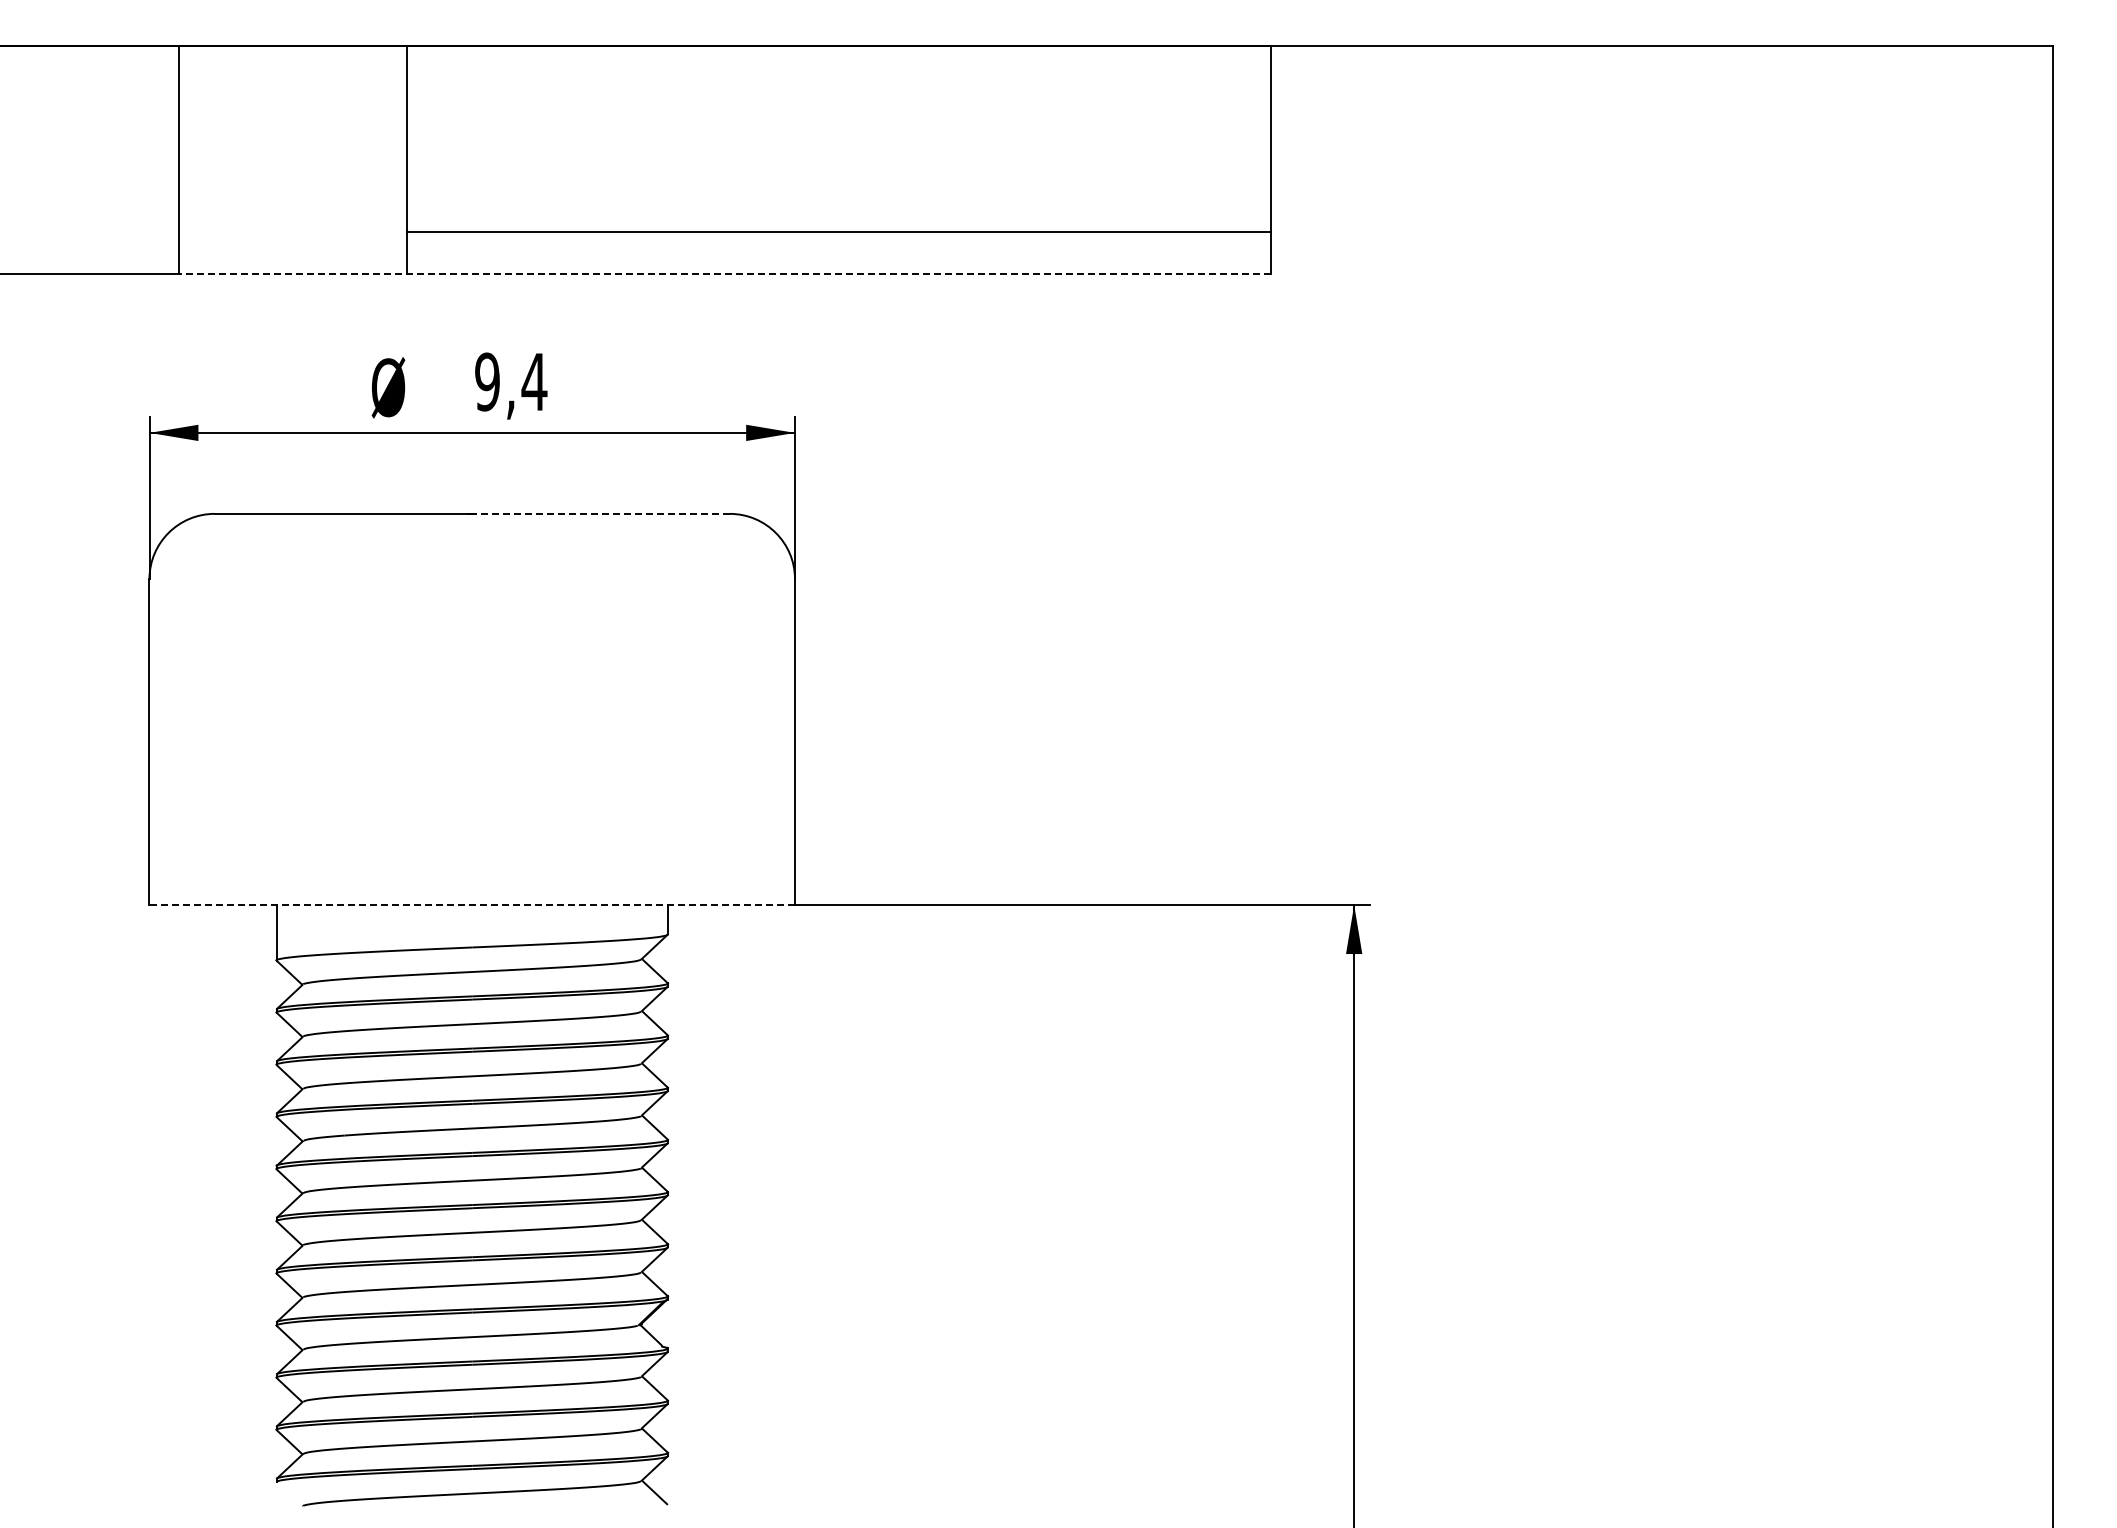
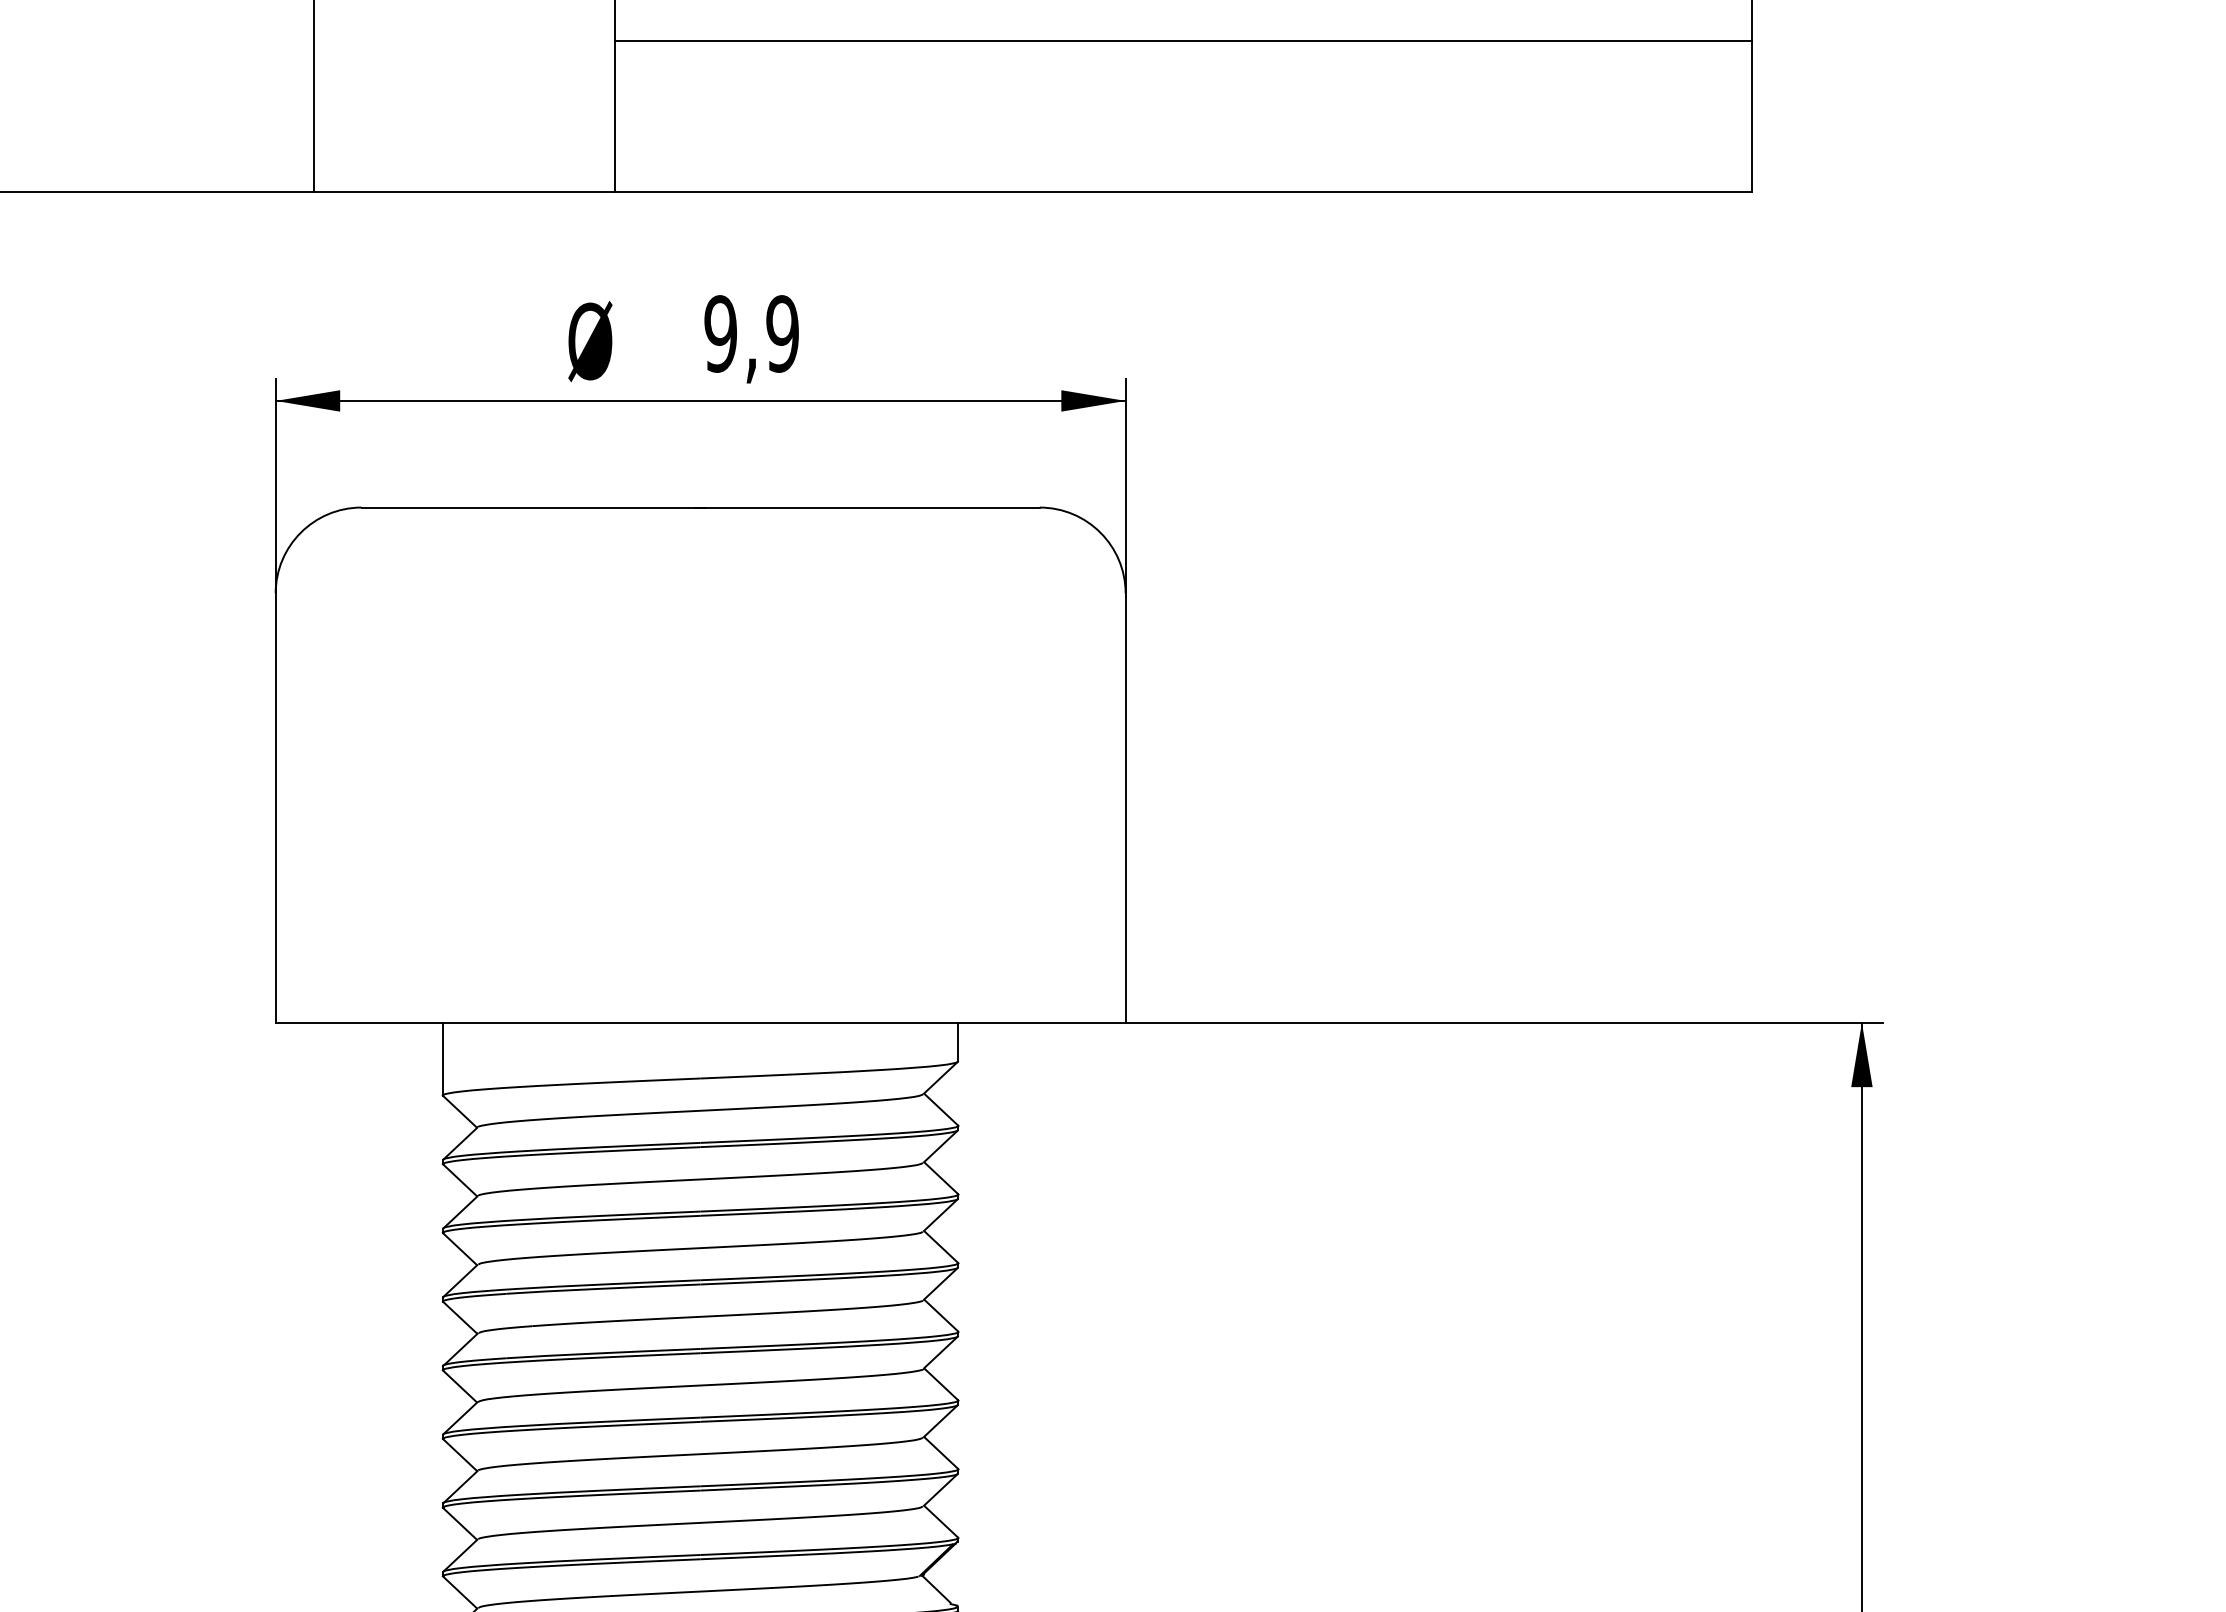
line: (839, 231) -> (1184, 40), moved
line: (724, 273) -> (1032, 191), dashed -> solid
text: (534, 381) -> (782, 333), 9,4 -> 9,9
line: (601, 513) -> (870, 507), dashed -> solid
line: (472, 905) -> (701, 1023), dashed -> solid

